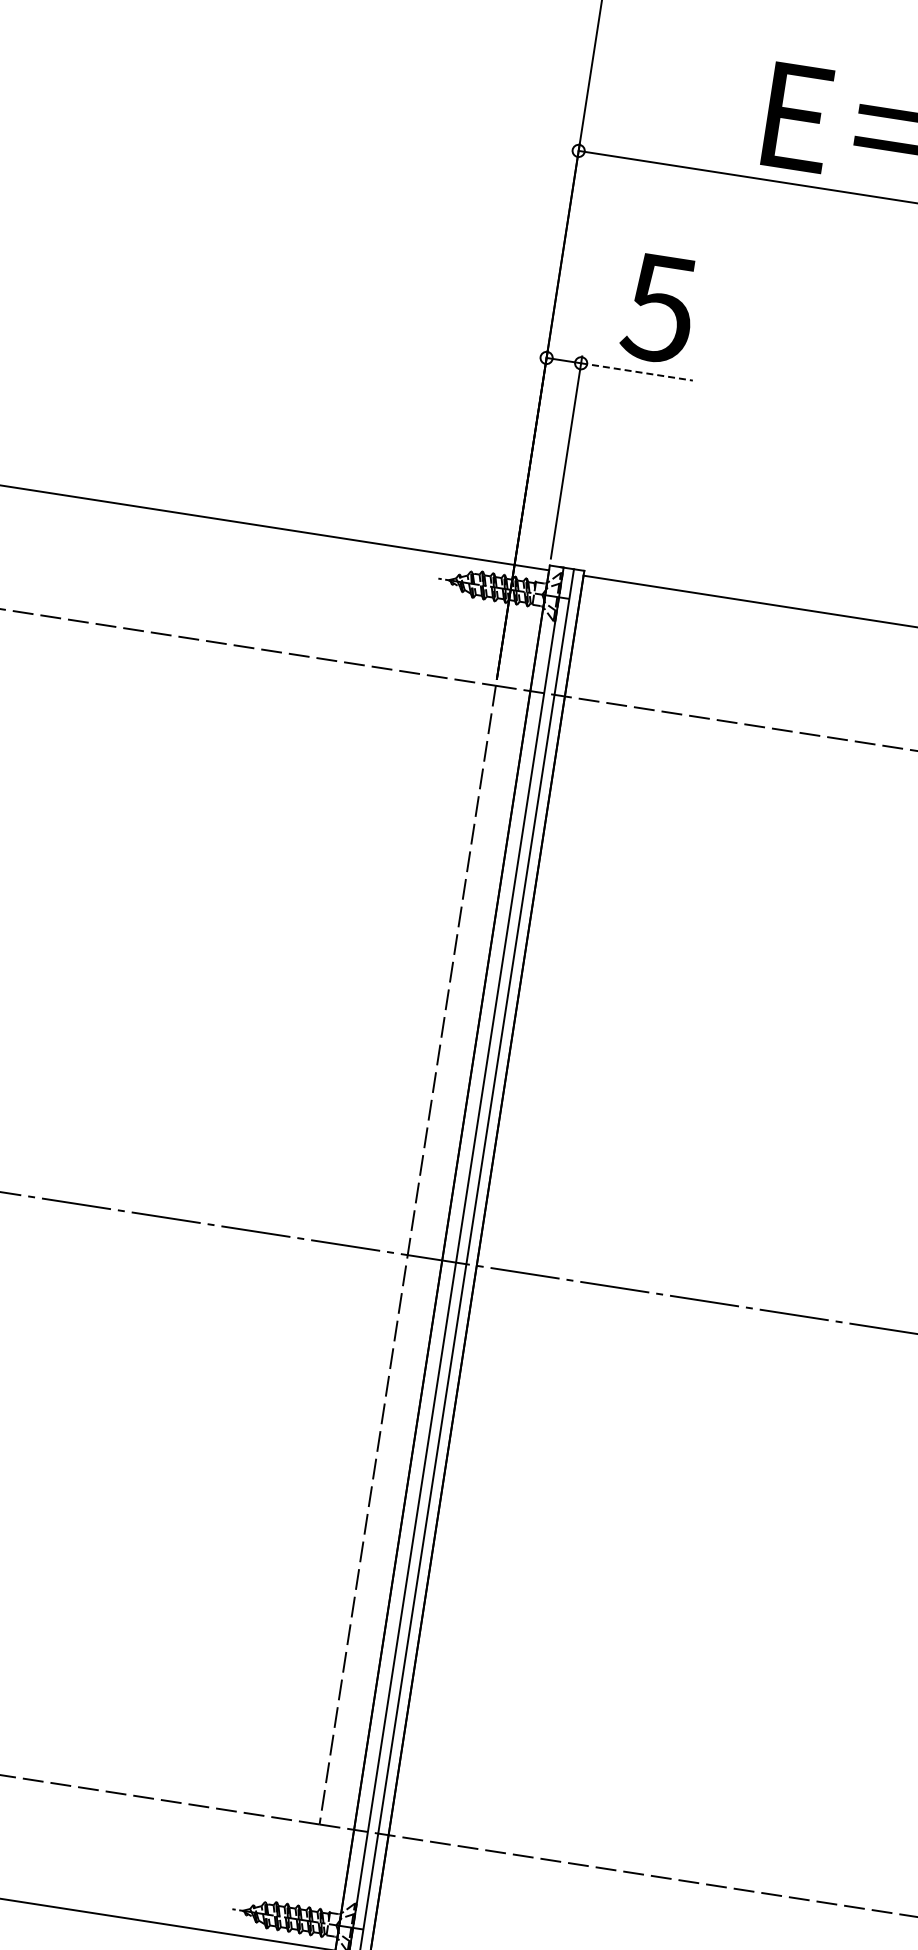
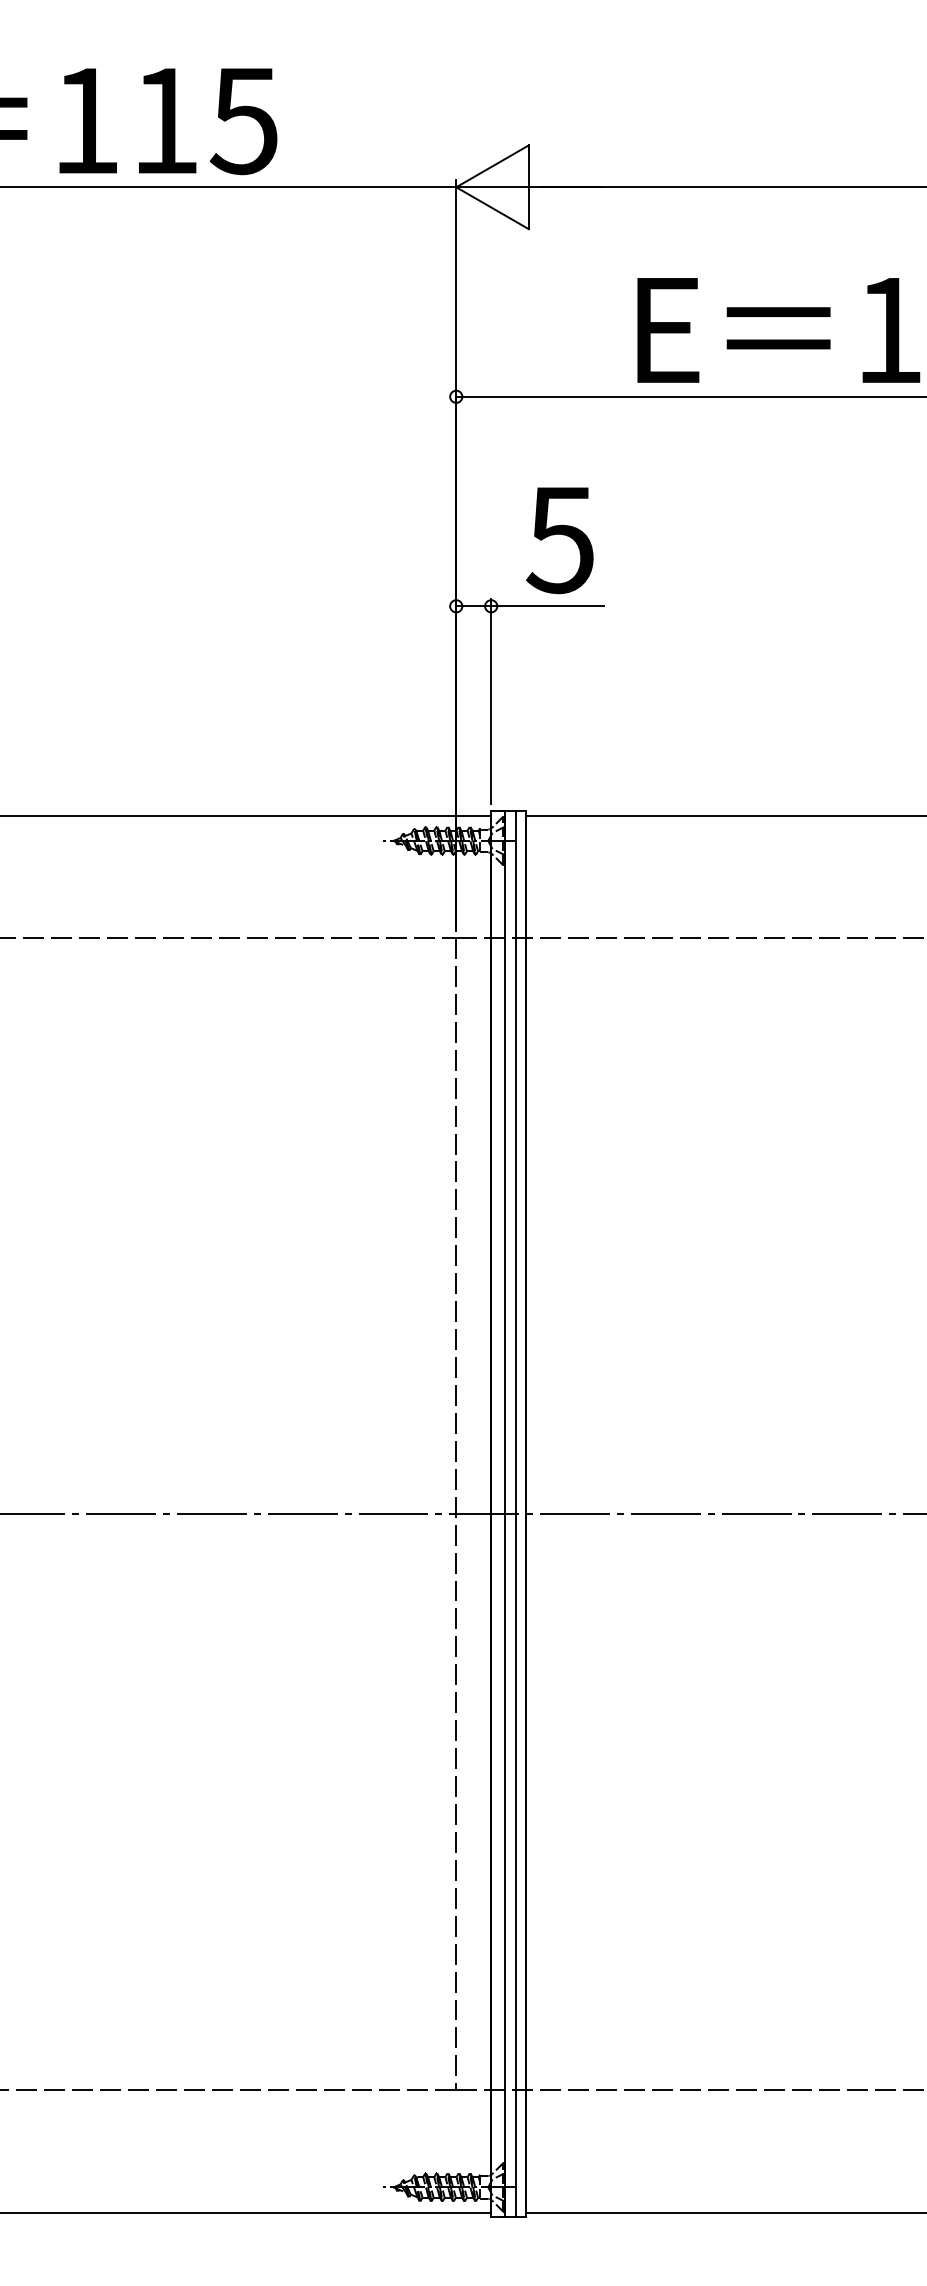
line: (636, 372) -> (547, 606), dashed -> solid

